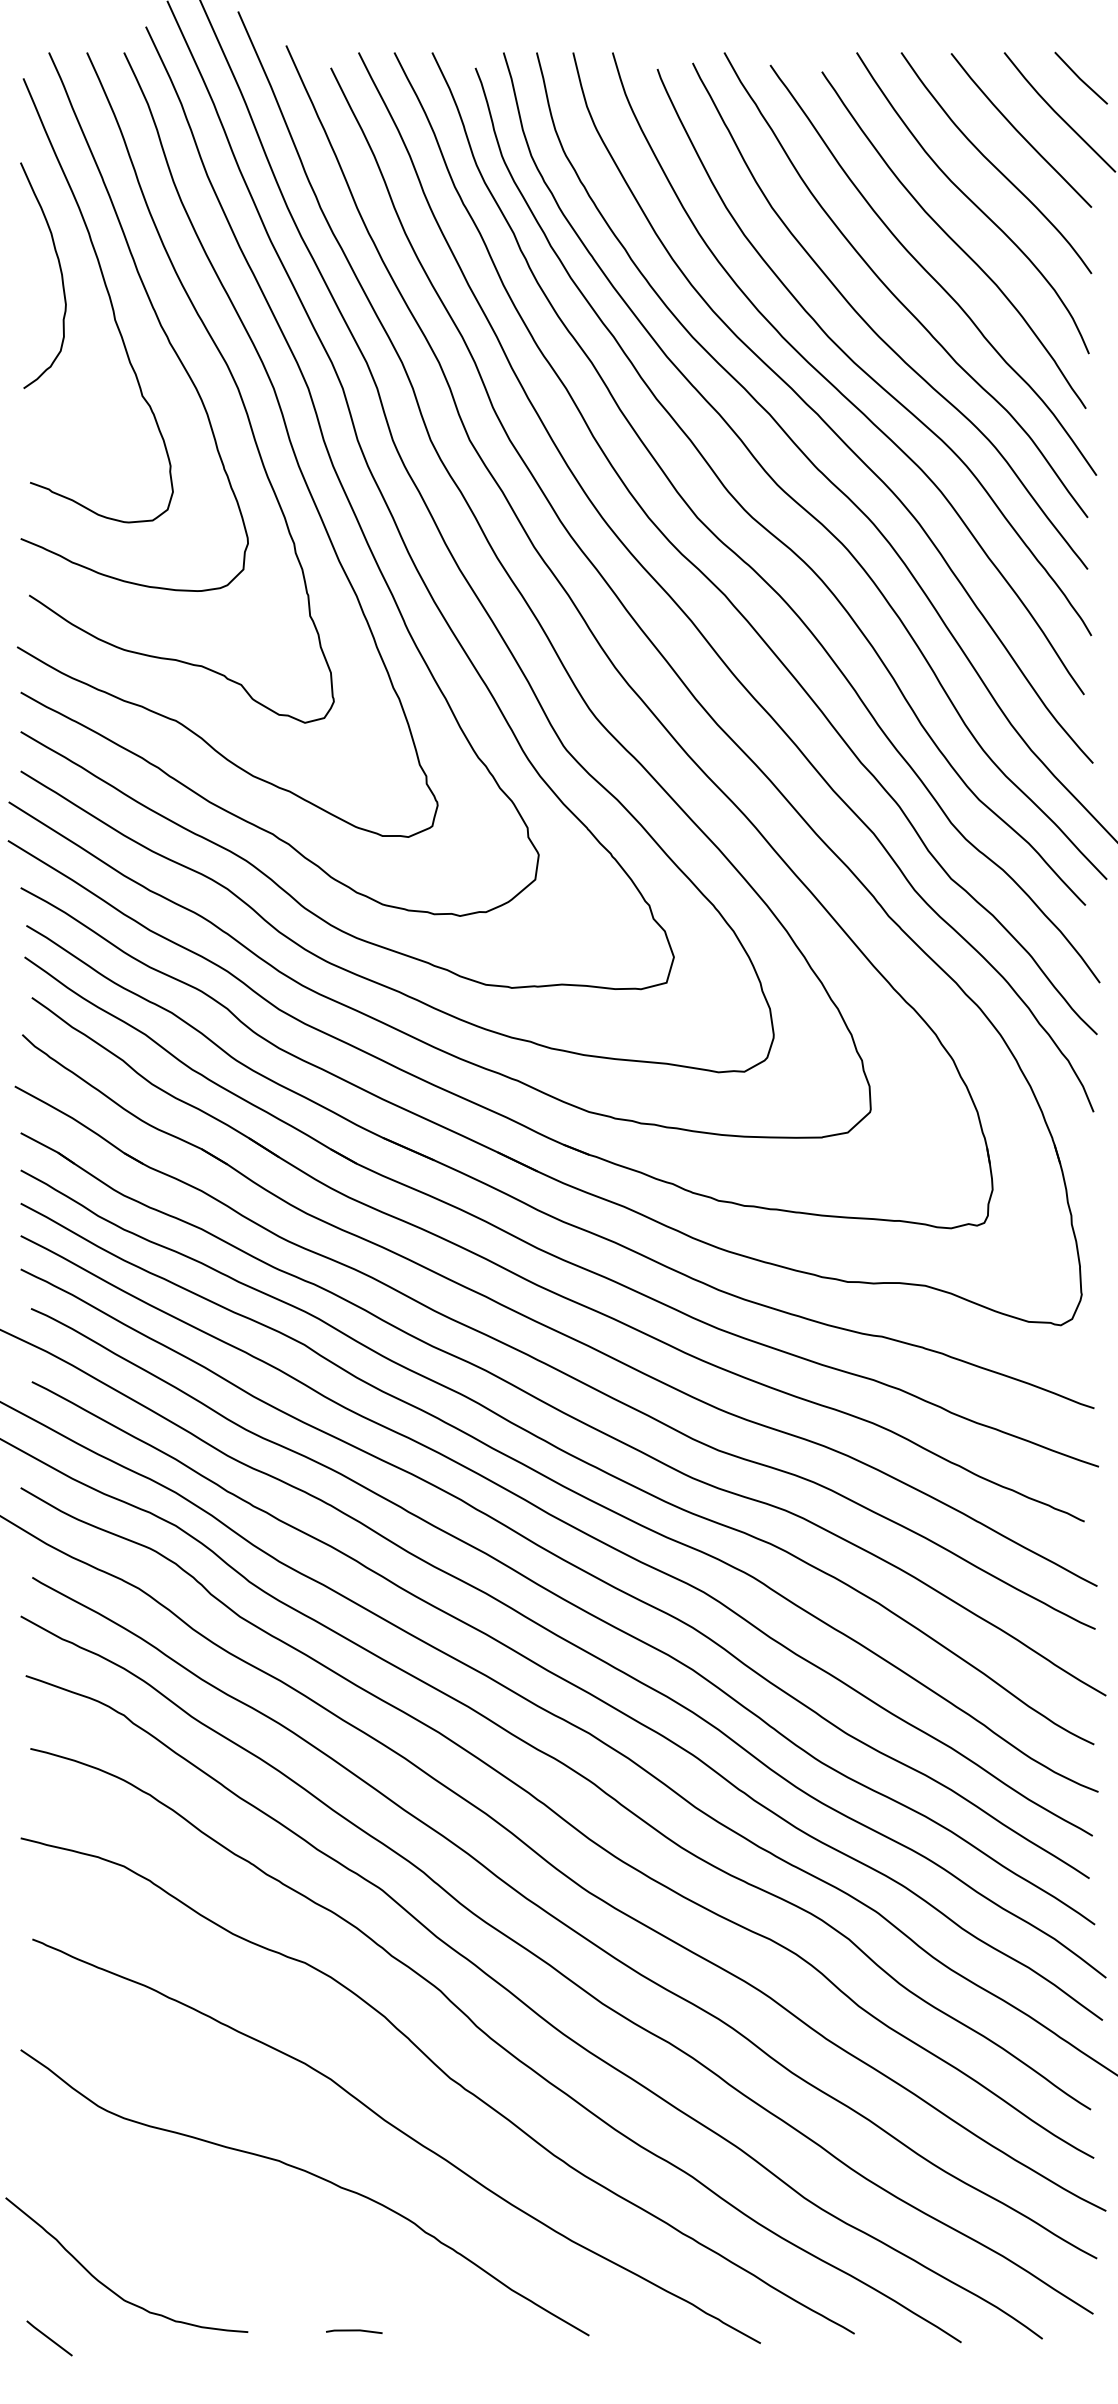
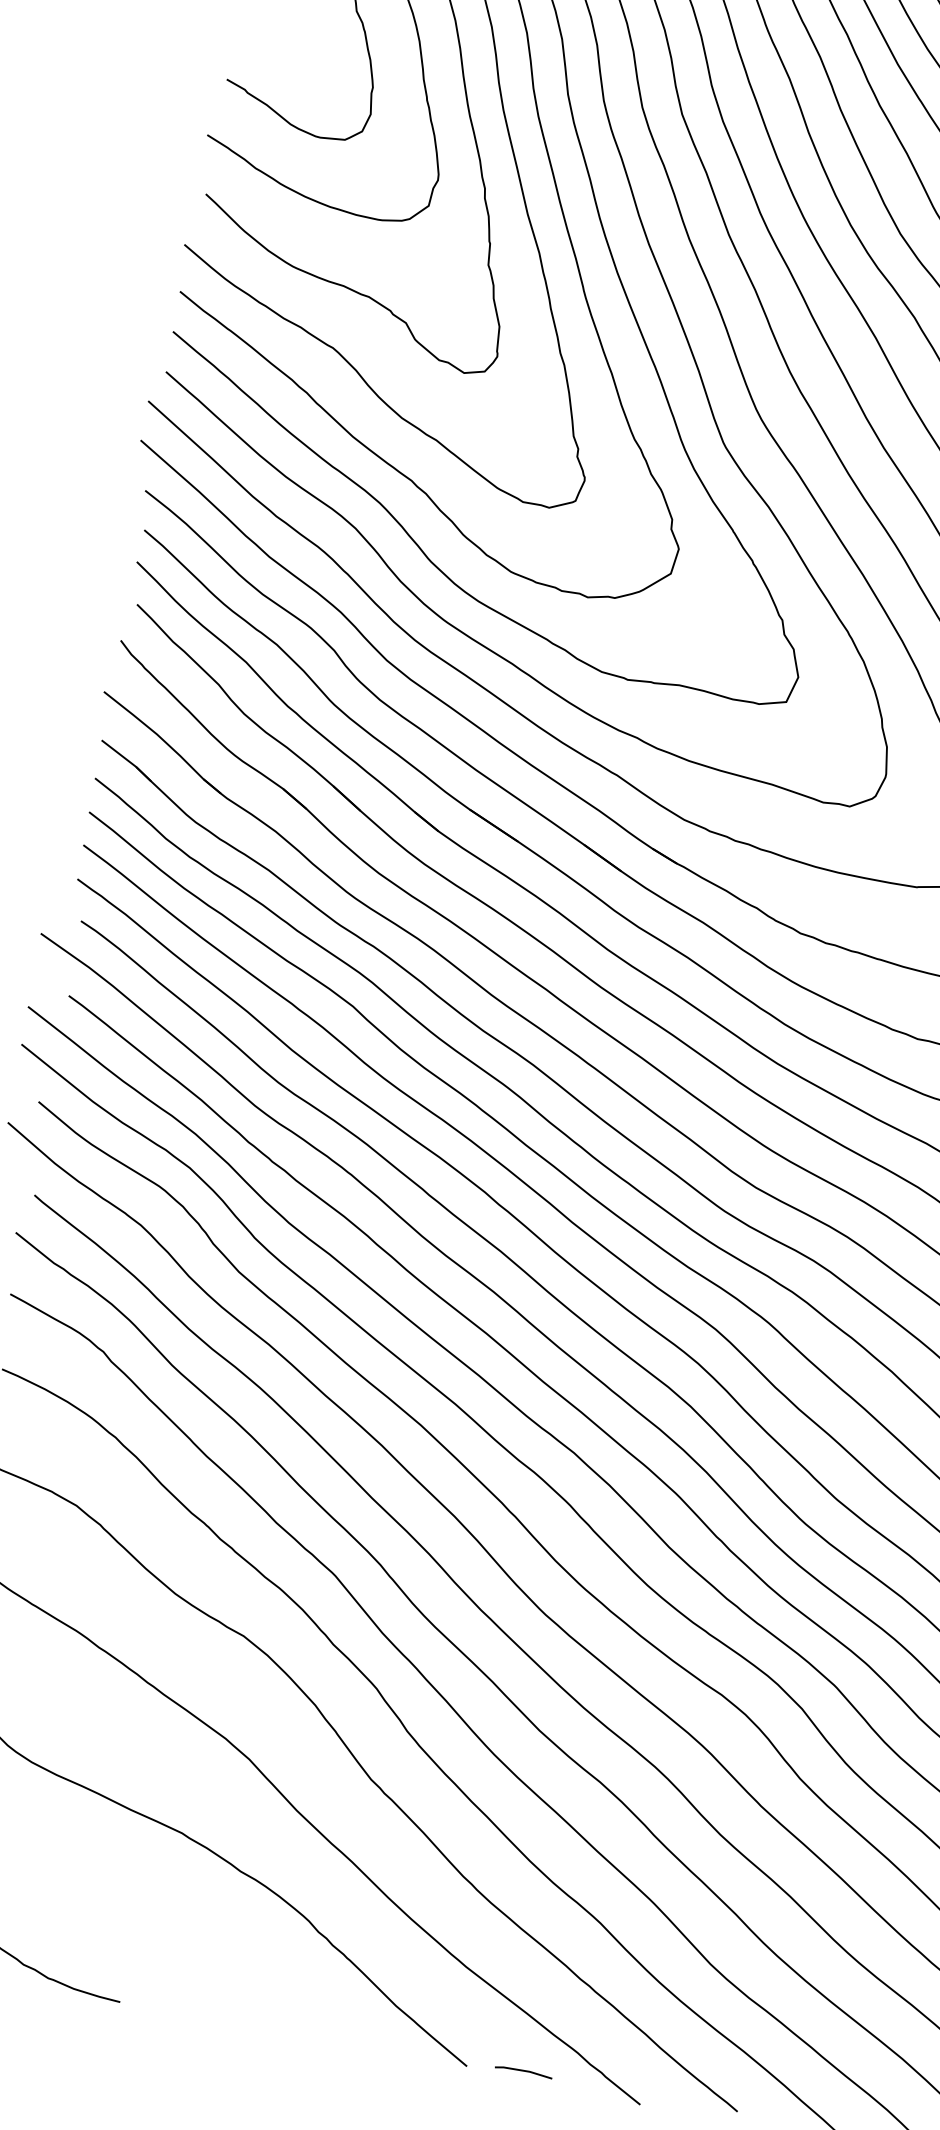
line: (354, 2331) -> (523, 2071), moved

